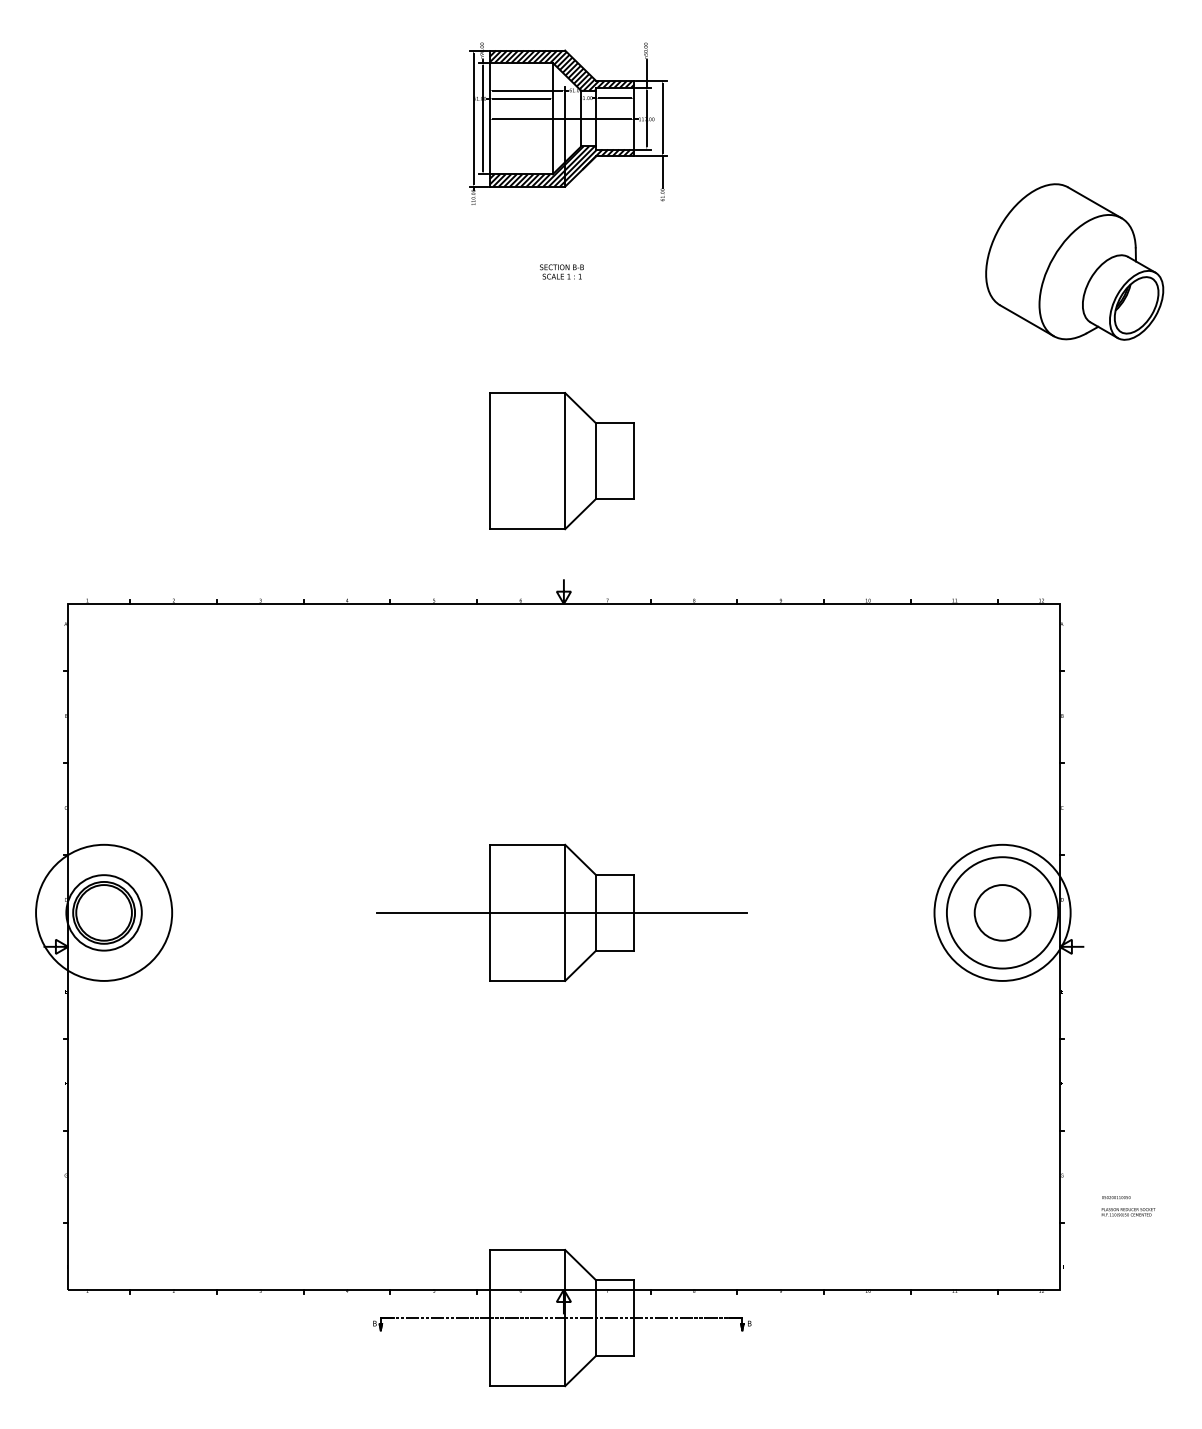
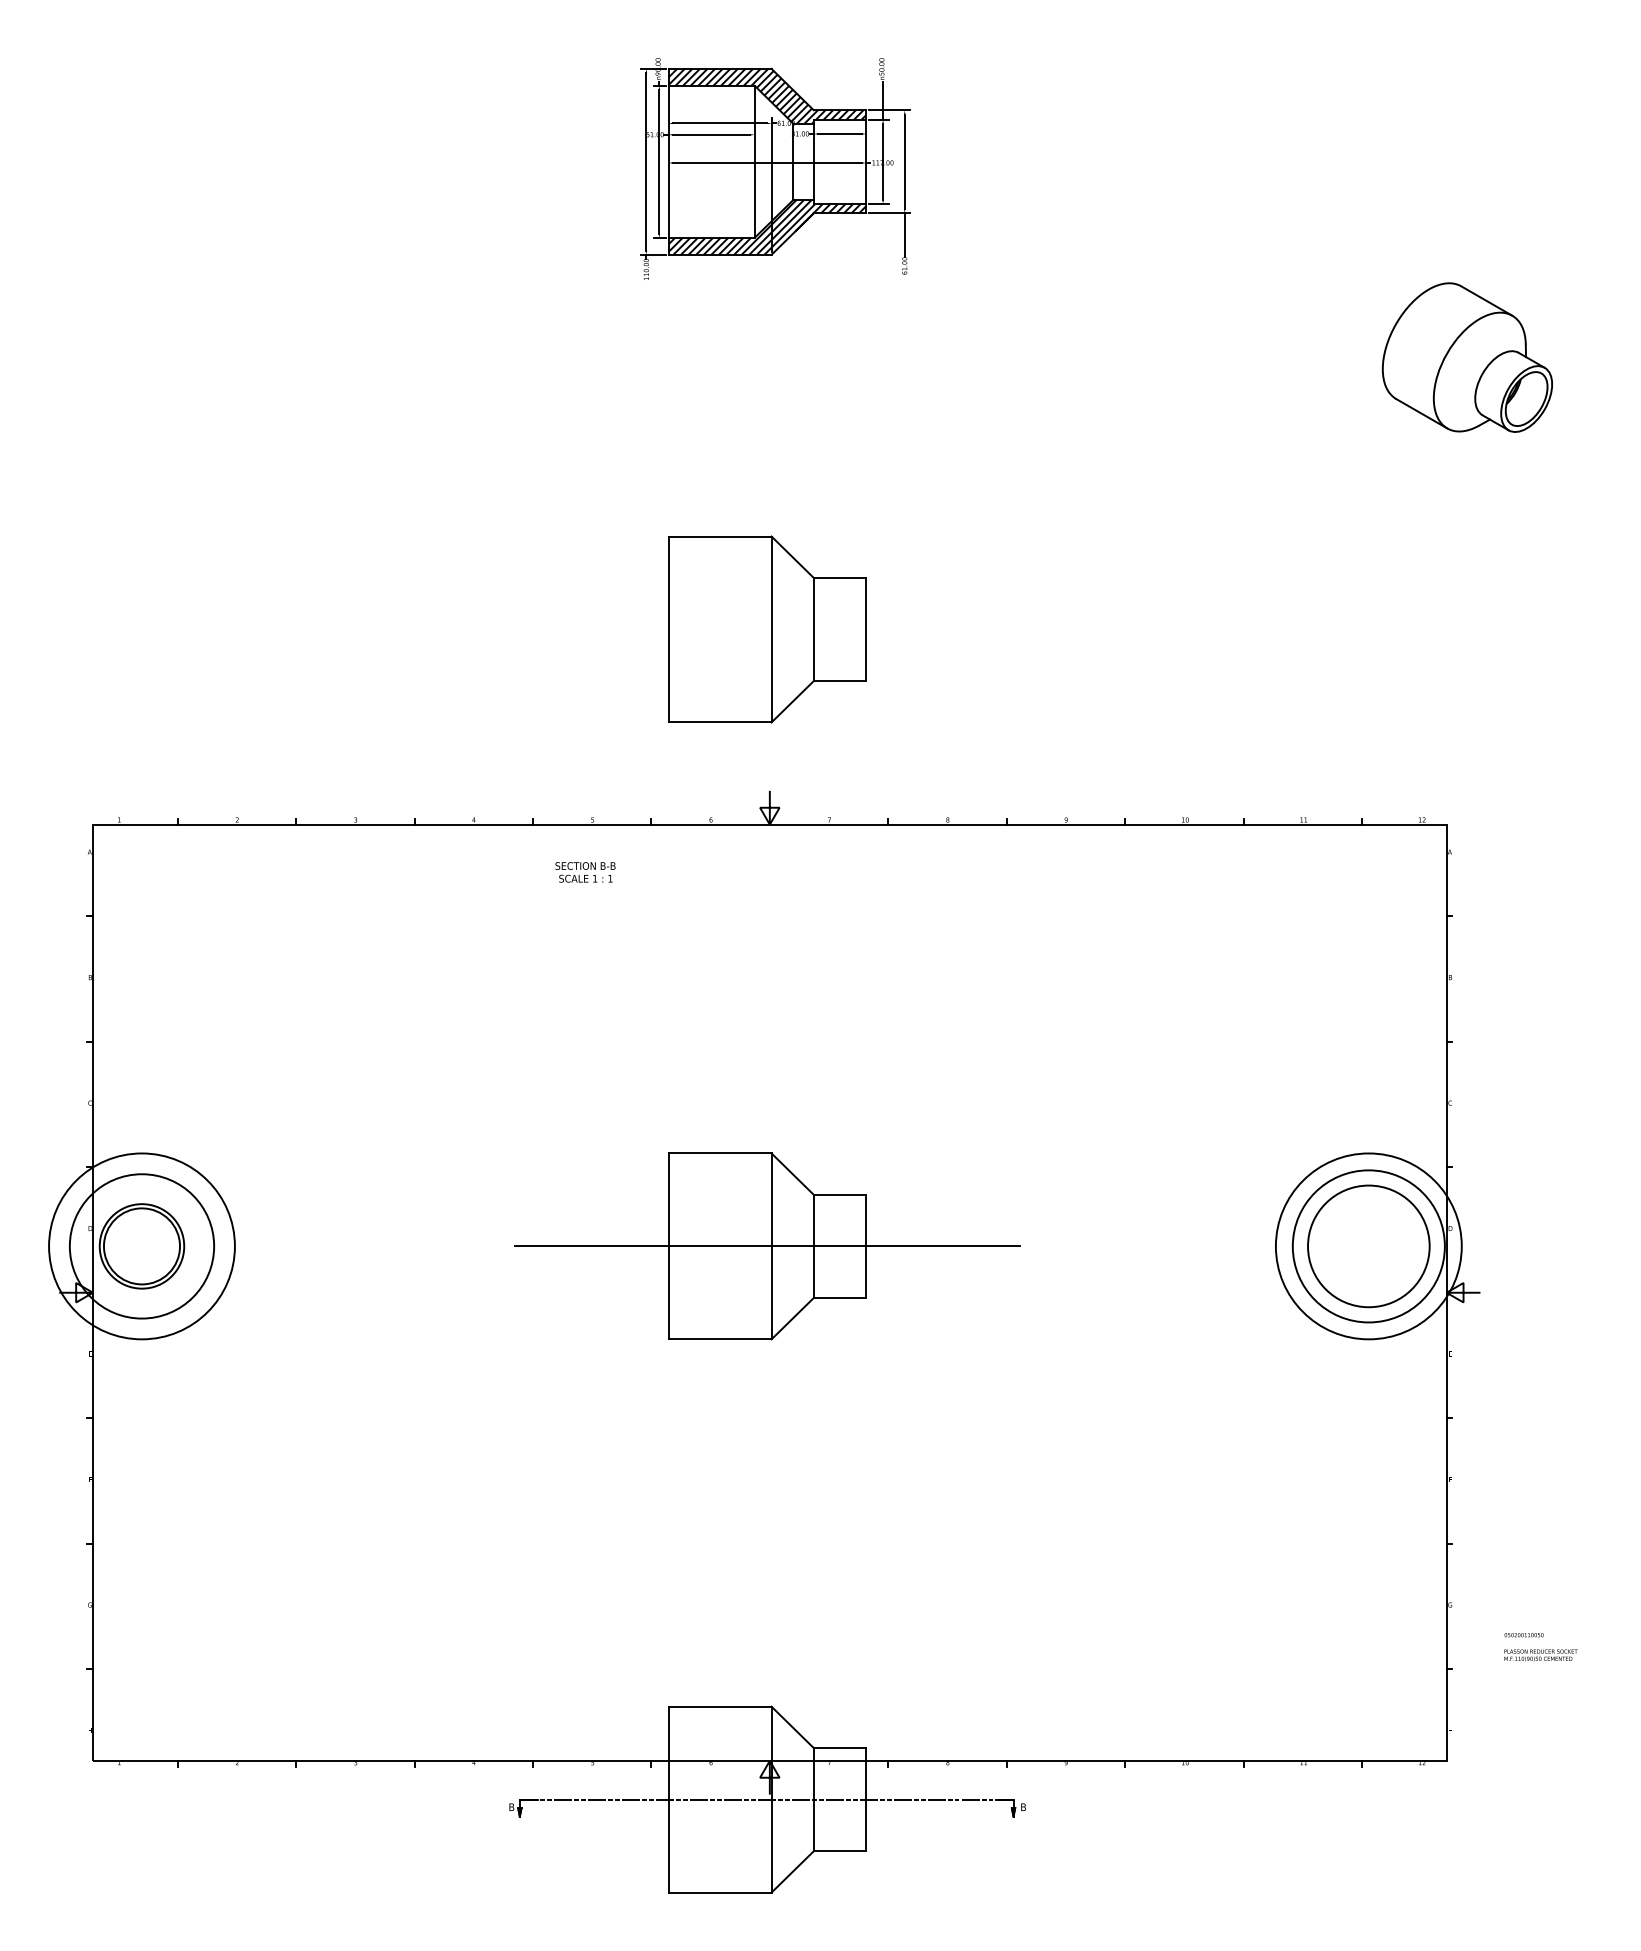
part: (1074, 261) -> (1467, 356), size x0.7
text: (561, 271) -> (584, 871), moved
circle: (103, 912) -> (141, 1245), size x1.4
circle: (1002, 912) -> (1368, 1245), size x1.6

